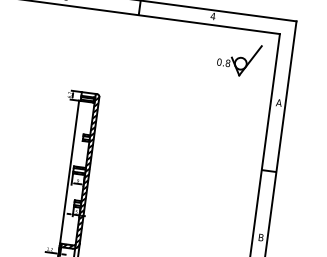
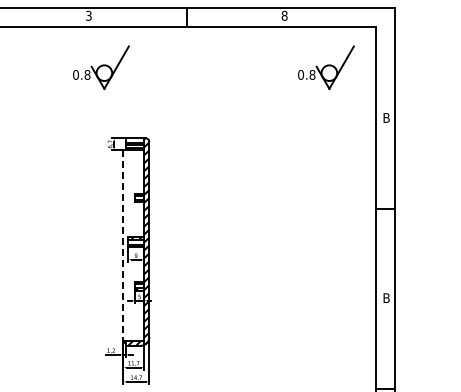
text: (213, 16) -> (284, 15), 4 -> 8
part: (71, 36) -> (101, 67), added
text: (279, 102) -> (386, 117), A -> B
line: (69, 173) -> (123, 247), solid -> dashed

